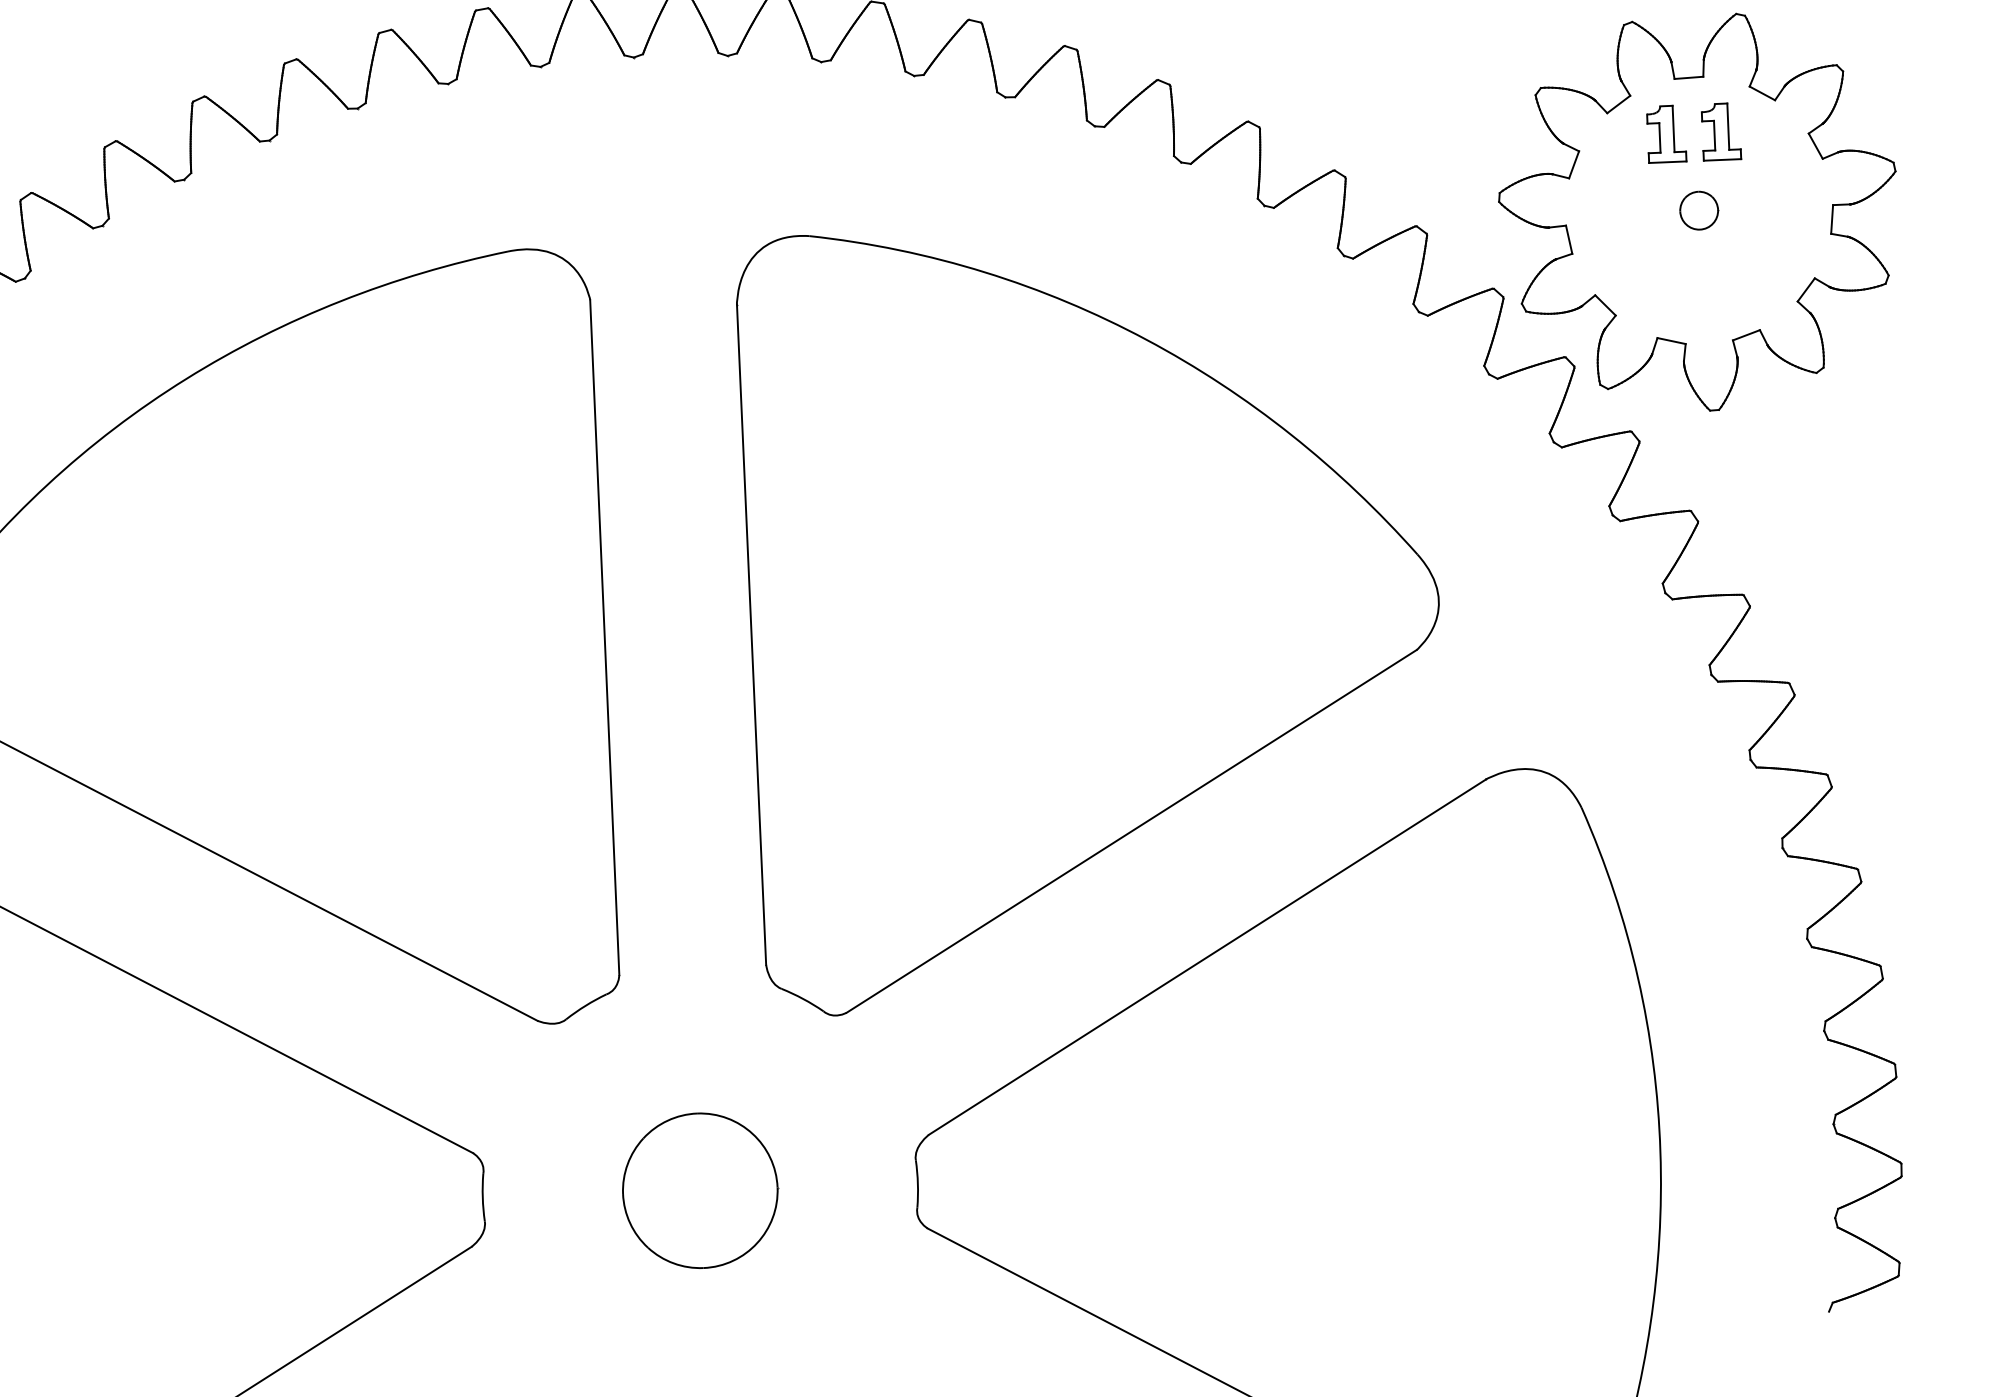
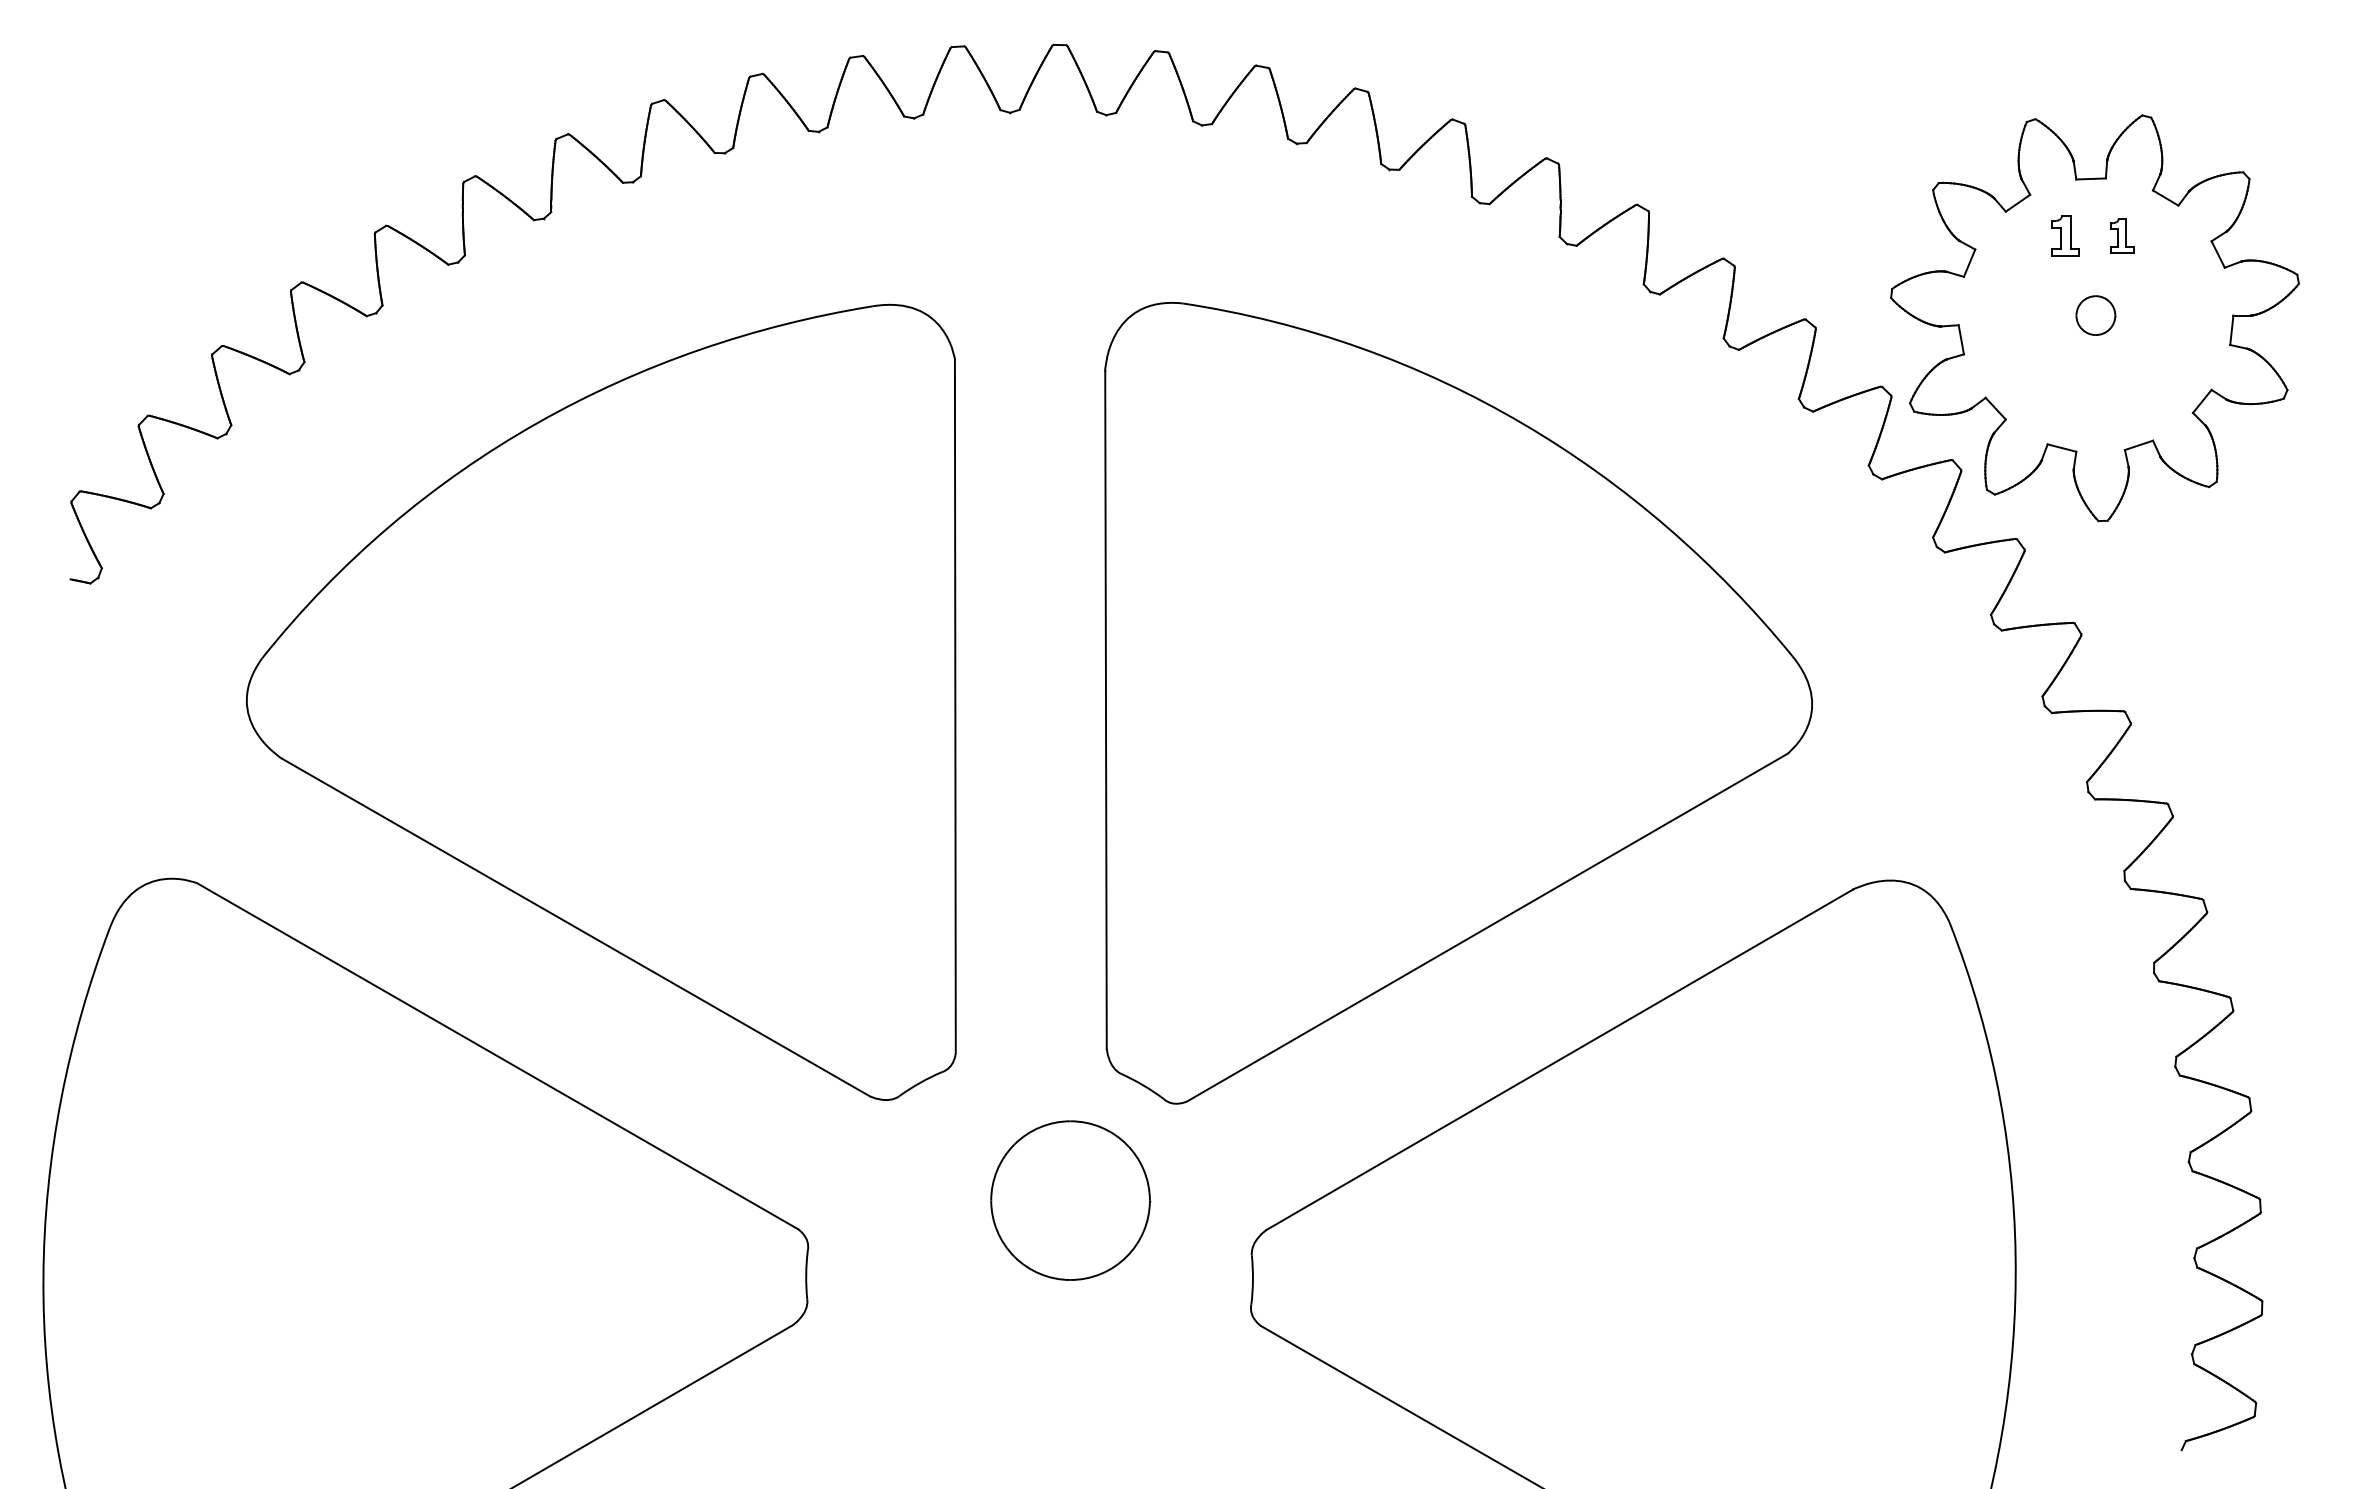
part: (1720, 131) -> (2121, 235), size x0.6
part: (1666, 133) -> (2065, 235), size x0.7
part: (700, 1190) -> (1070, 1200), moved

